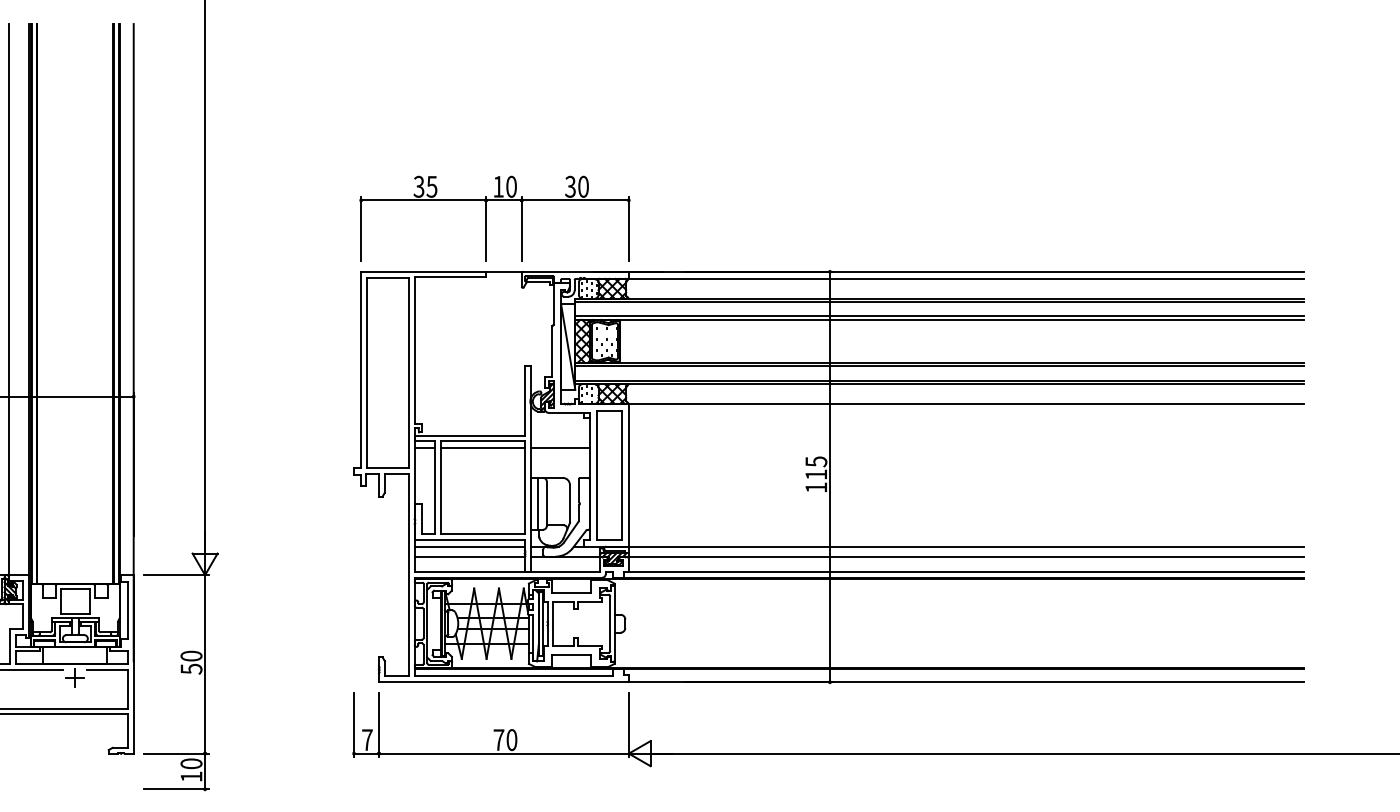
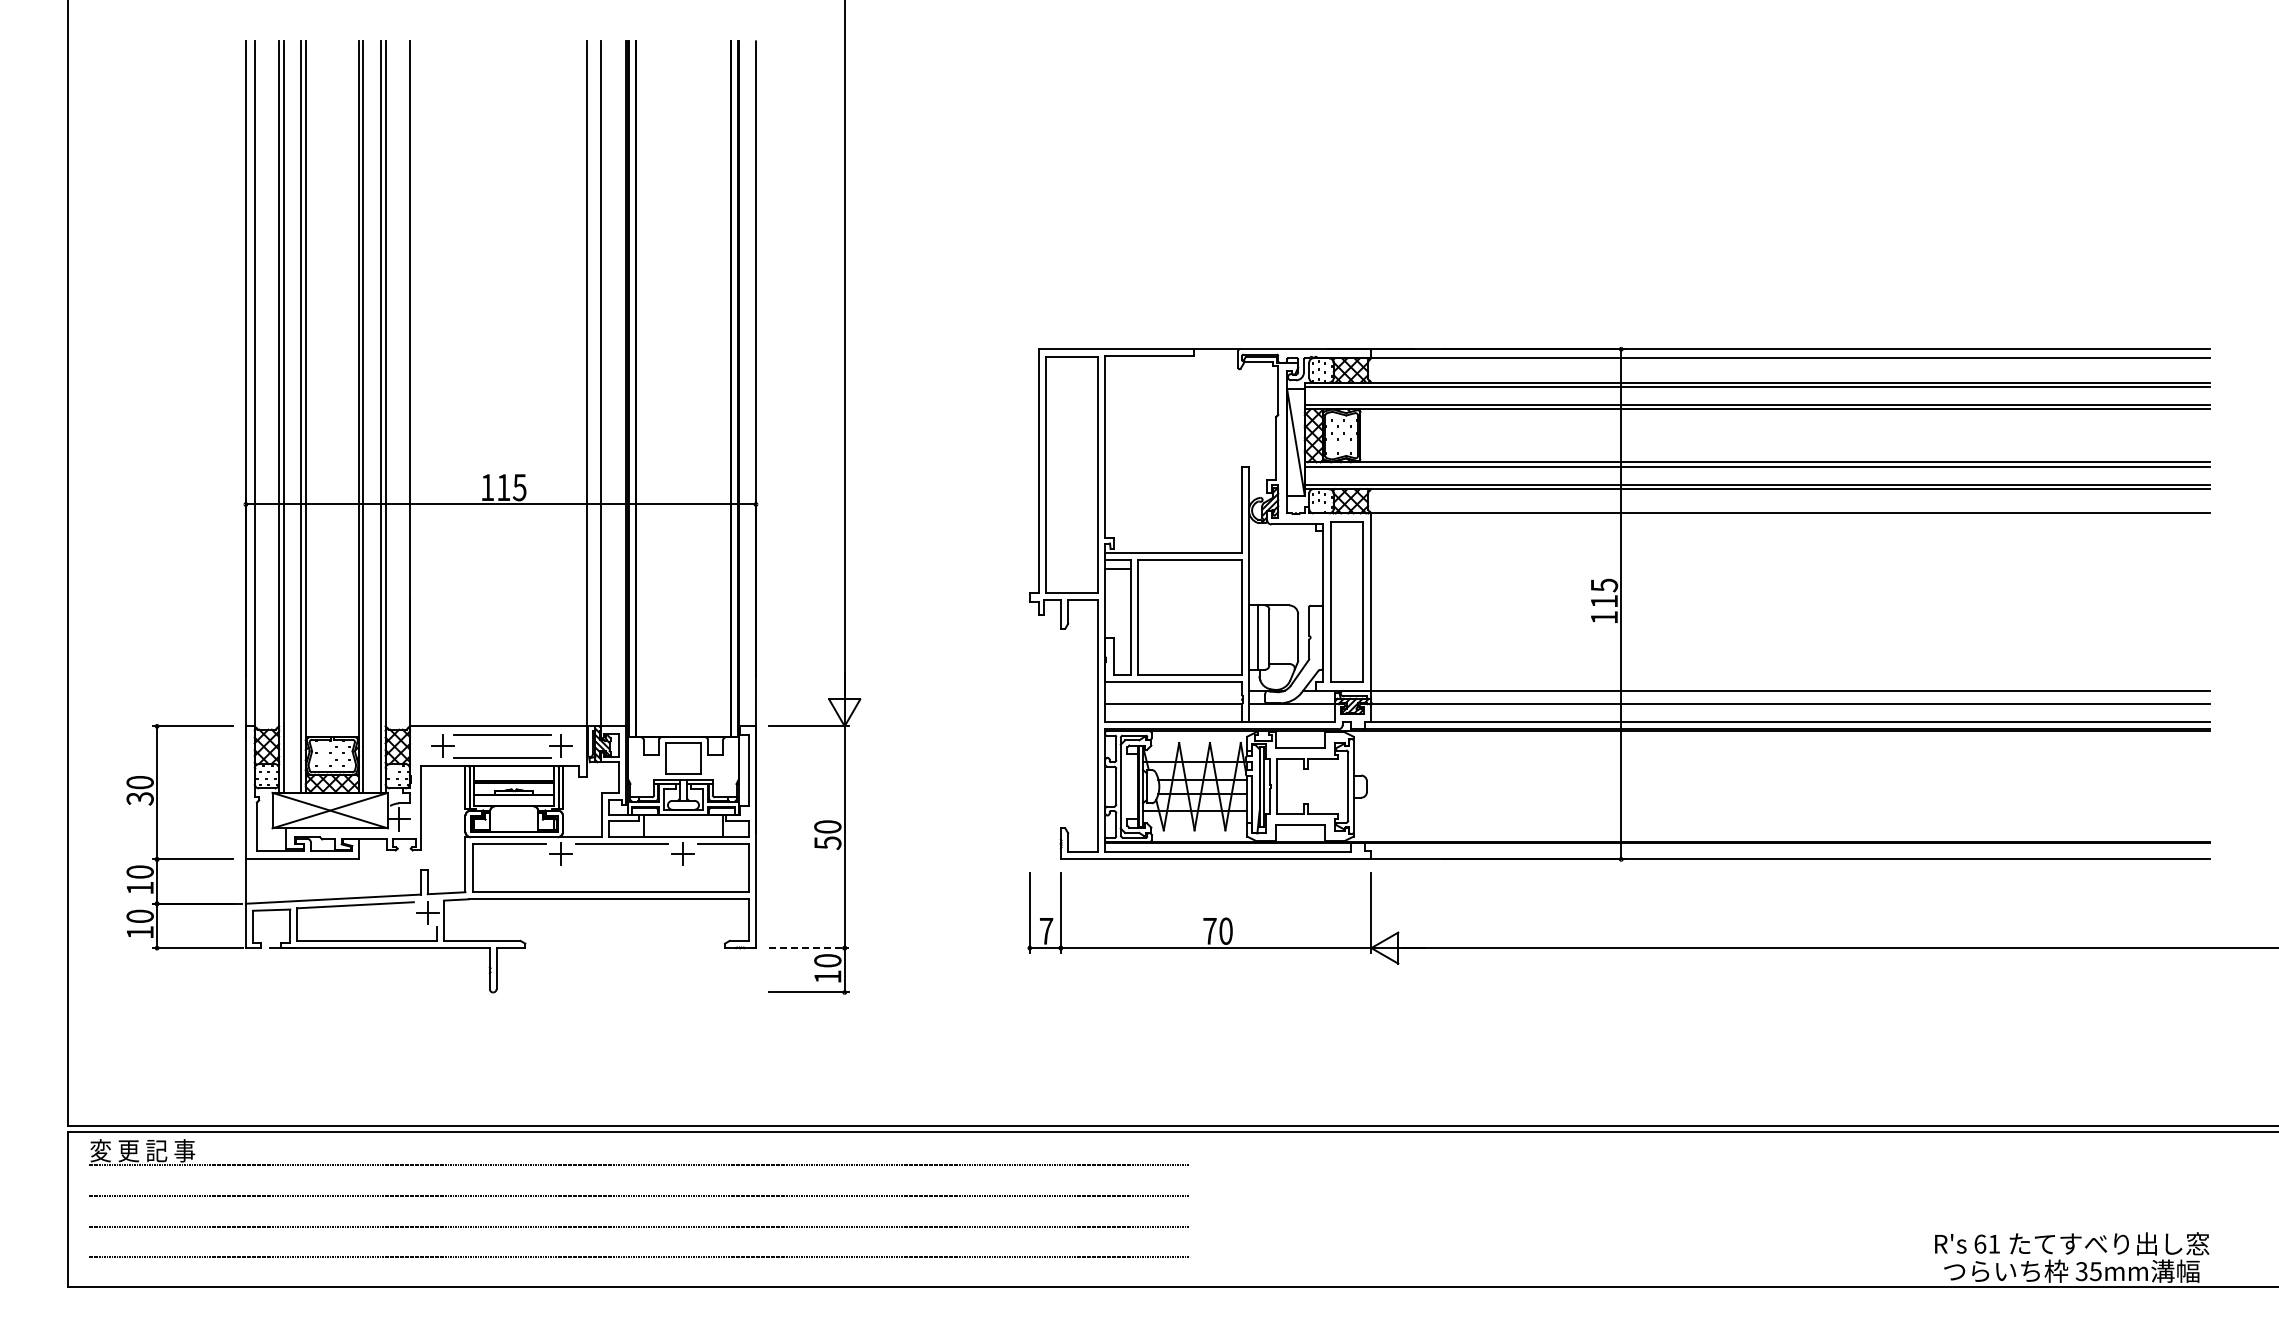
part: (486, 218) -> (1194, 283), removed
line: (482, 448) -> (1189, 568), removed
line: (559, 448) -> (1285, 568), removed
line: (468, 546) -> (1172, 690), removed
line: (176, 753) -> (809, 948), solid -> dashed

